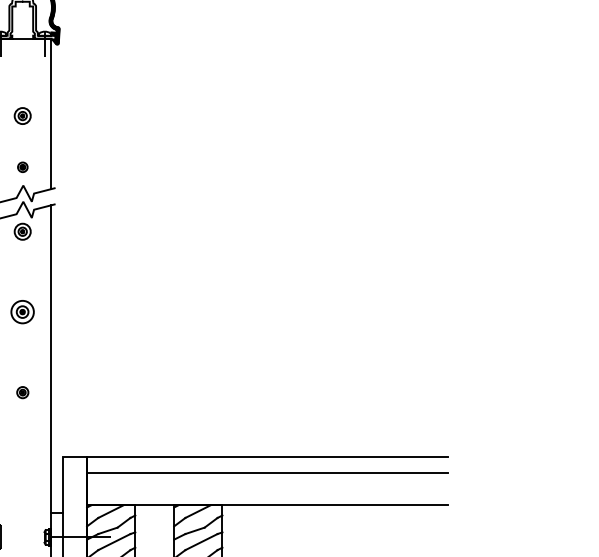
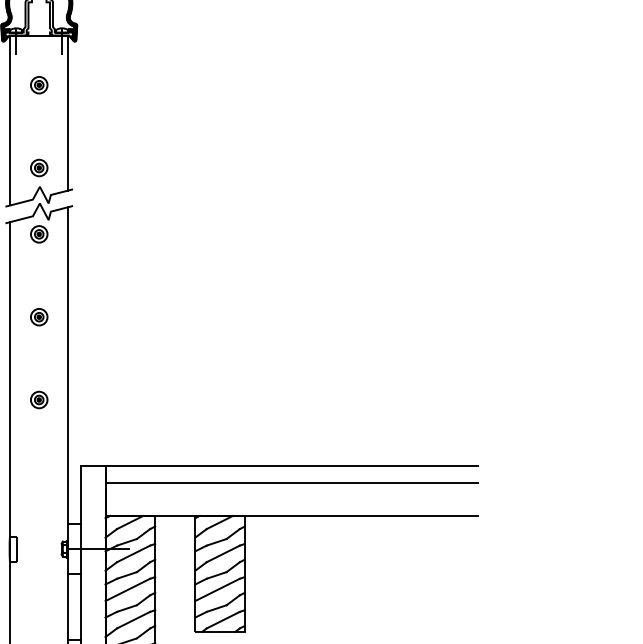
part: (22, 116) -> (39, 85), moved
part: (22, 166) -> (39, 167), size x1.67
part: (22, 312) -> (39, 317), size x0.71
part: (22, 392) -> (39, 399), size x1.43

